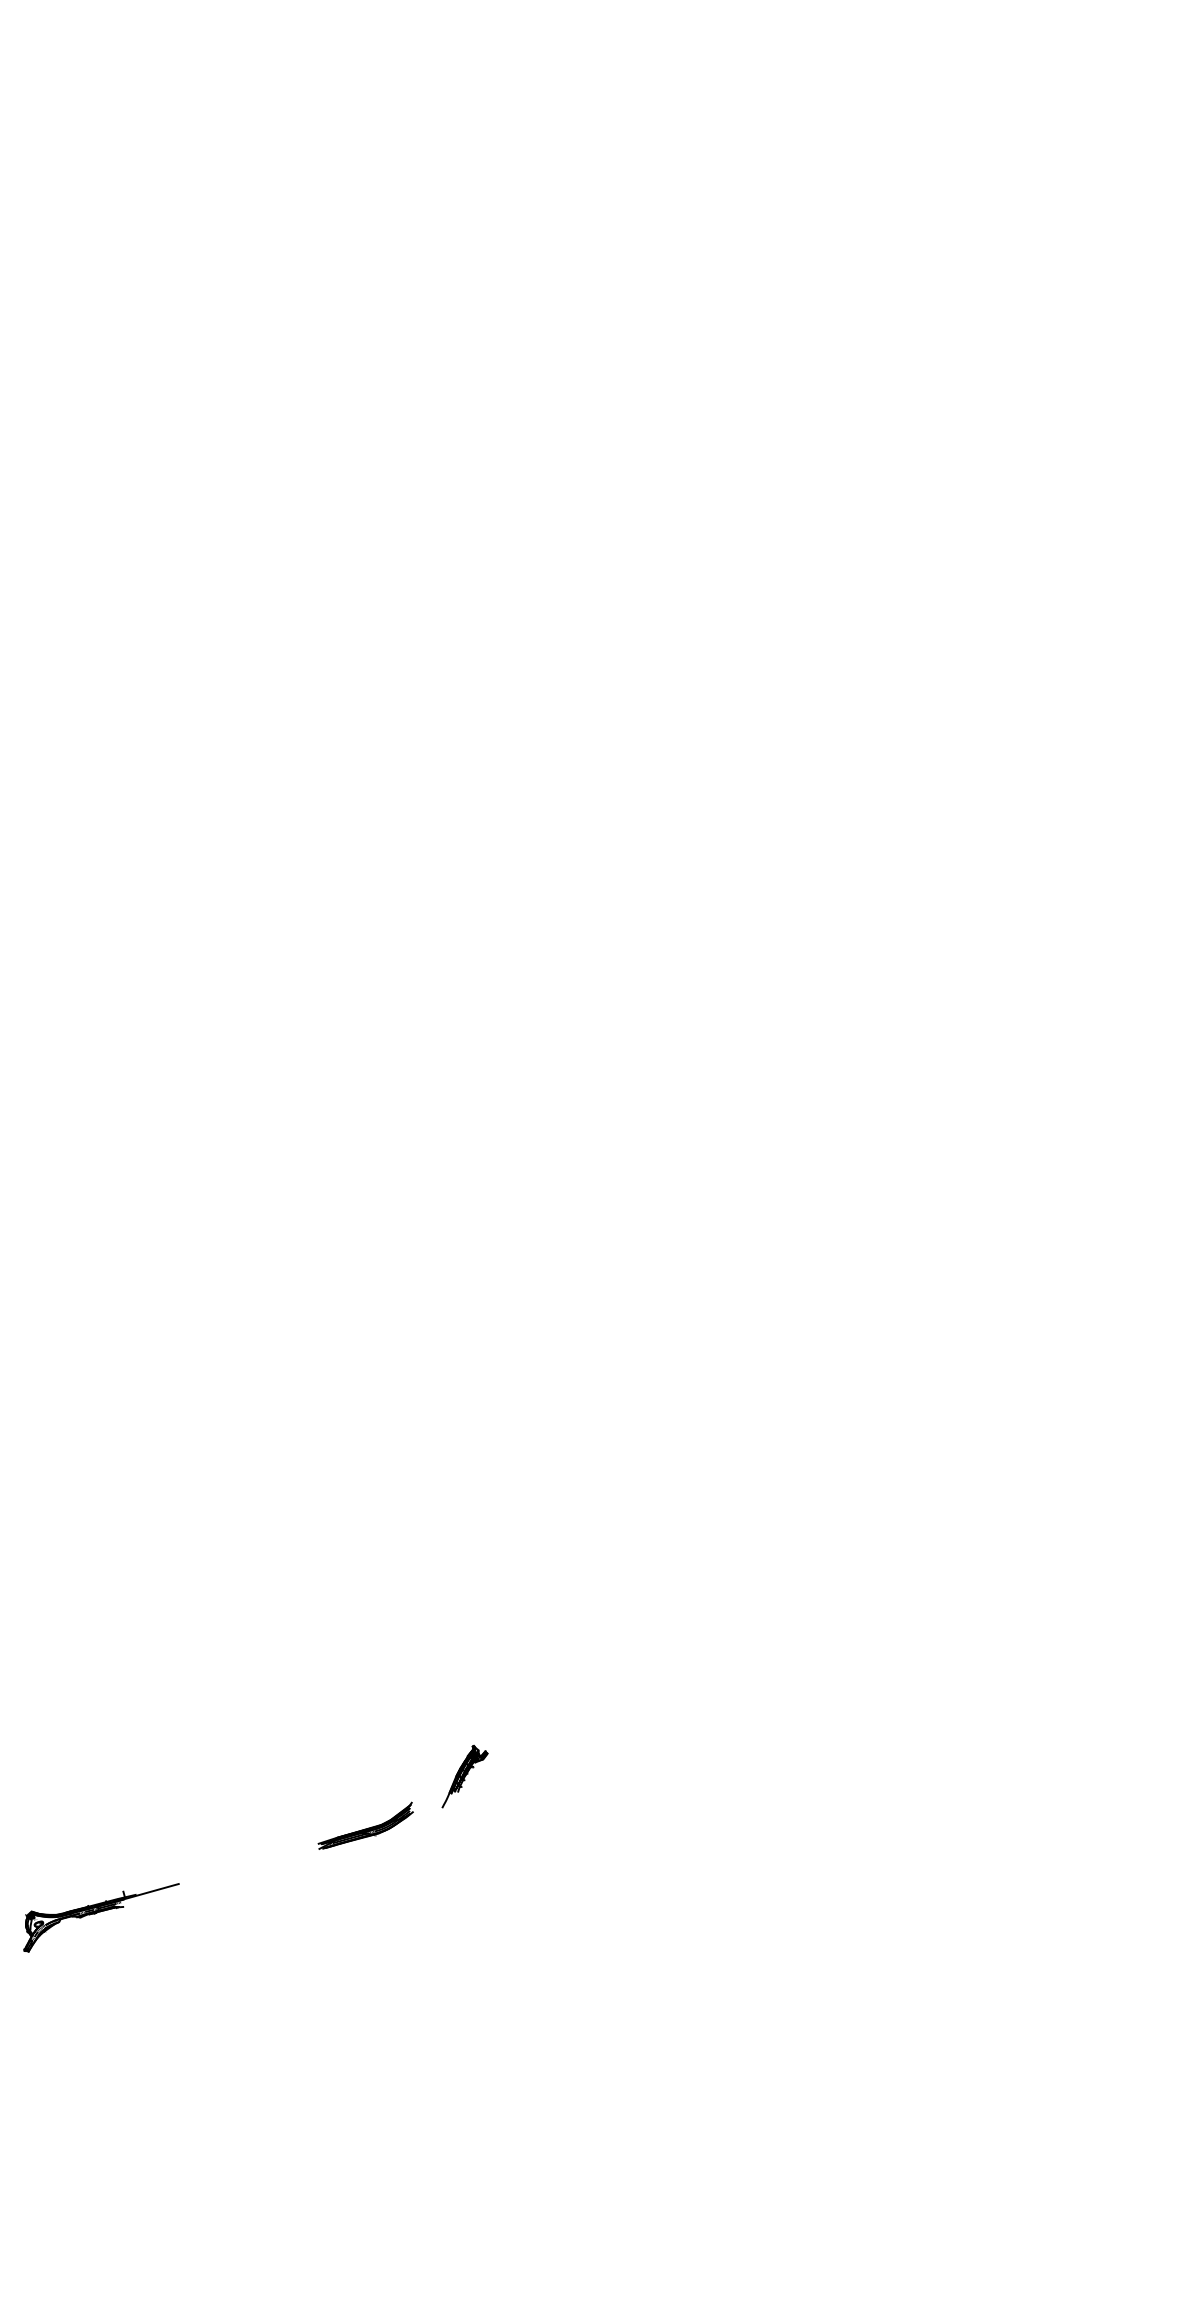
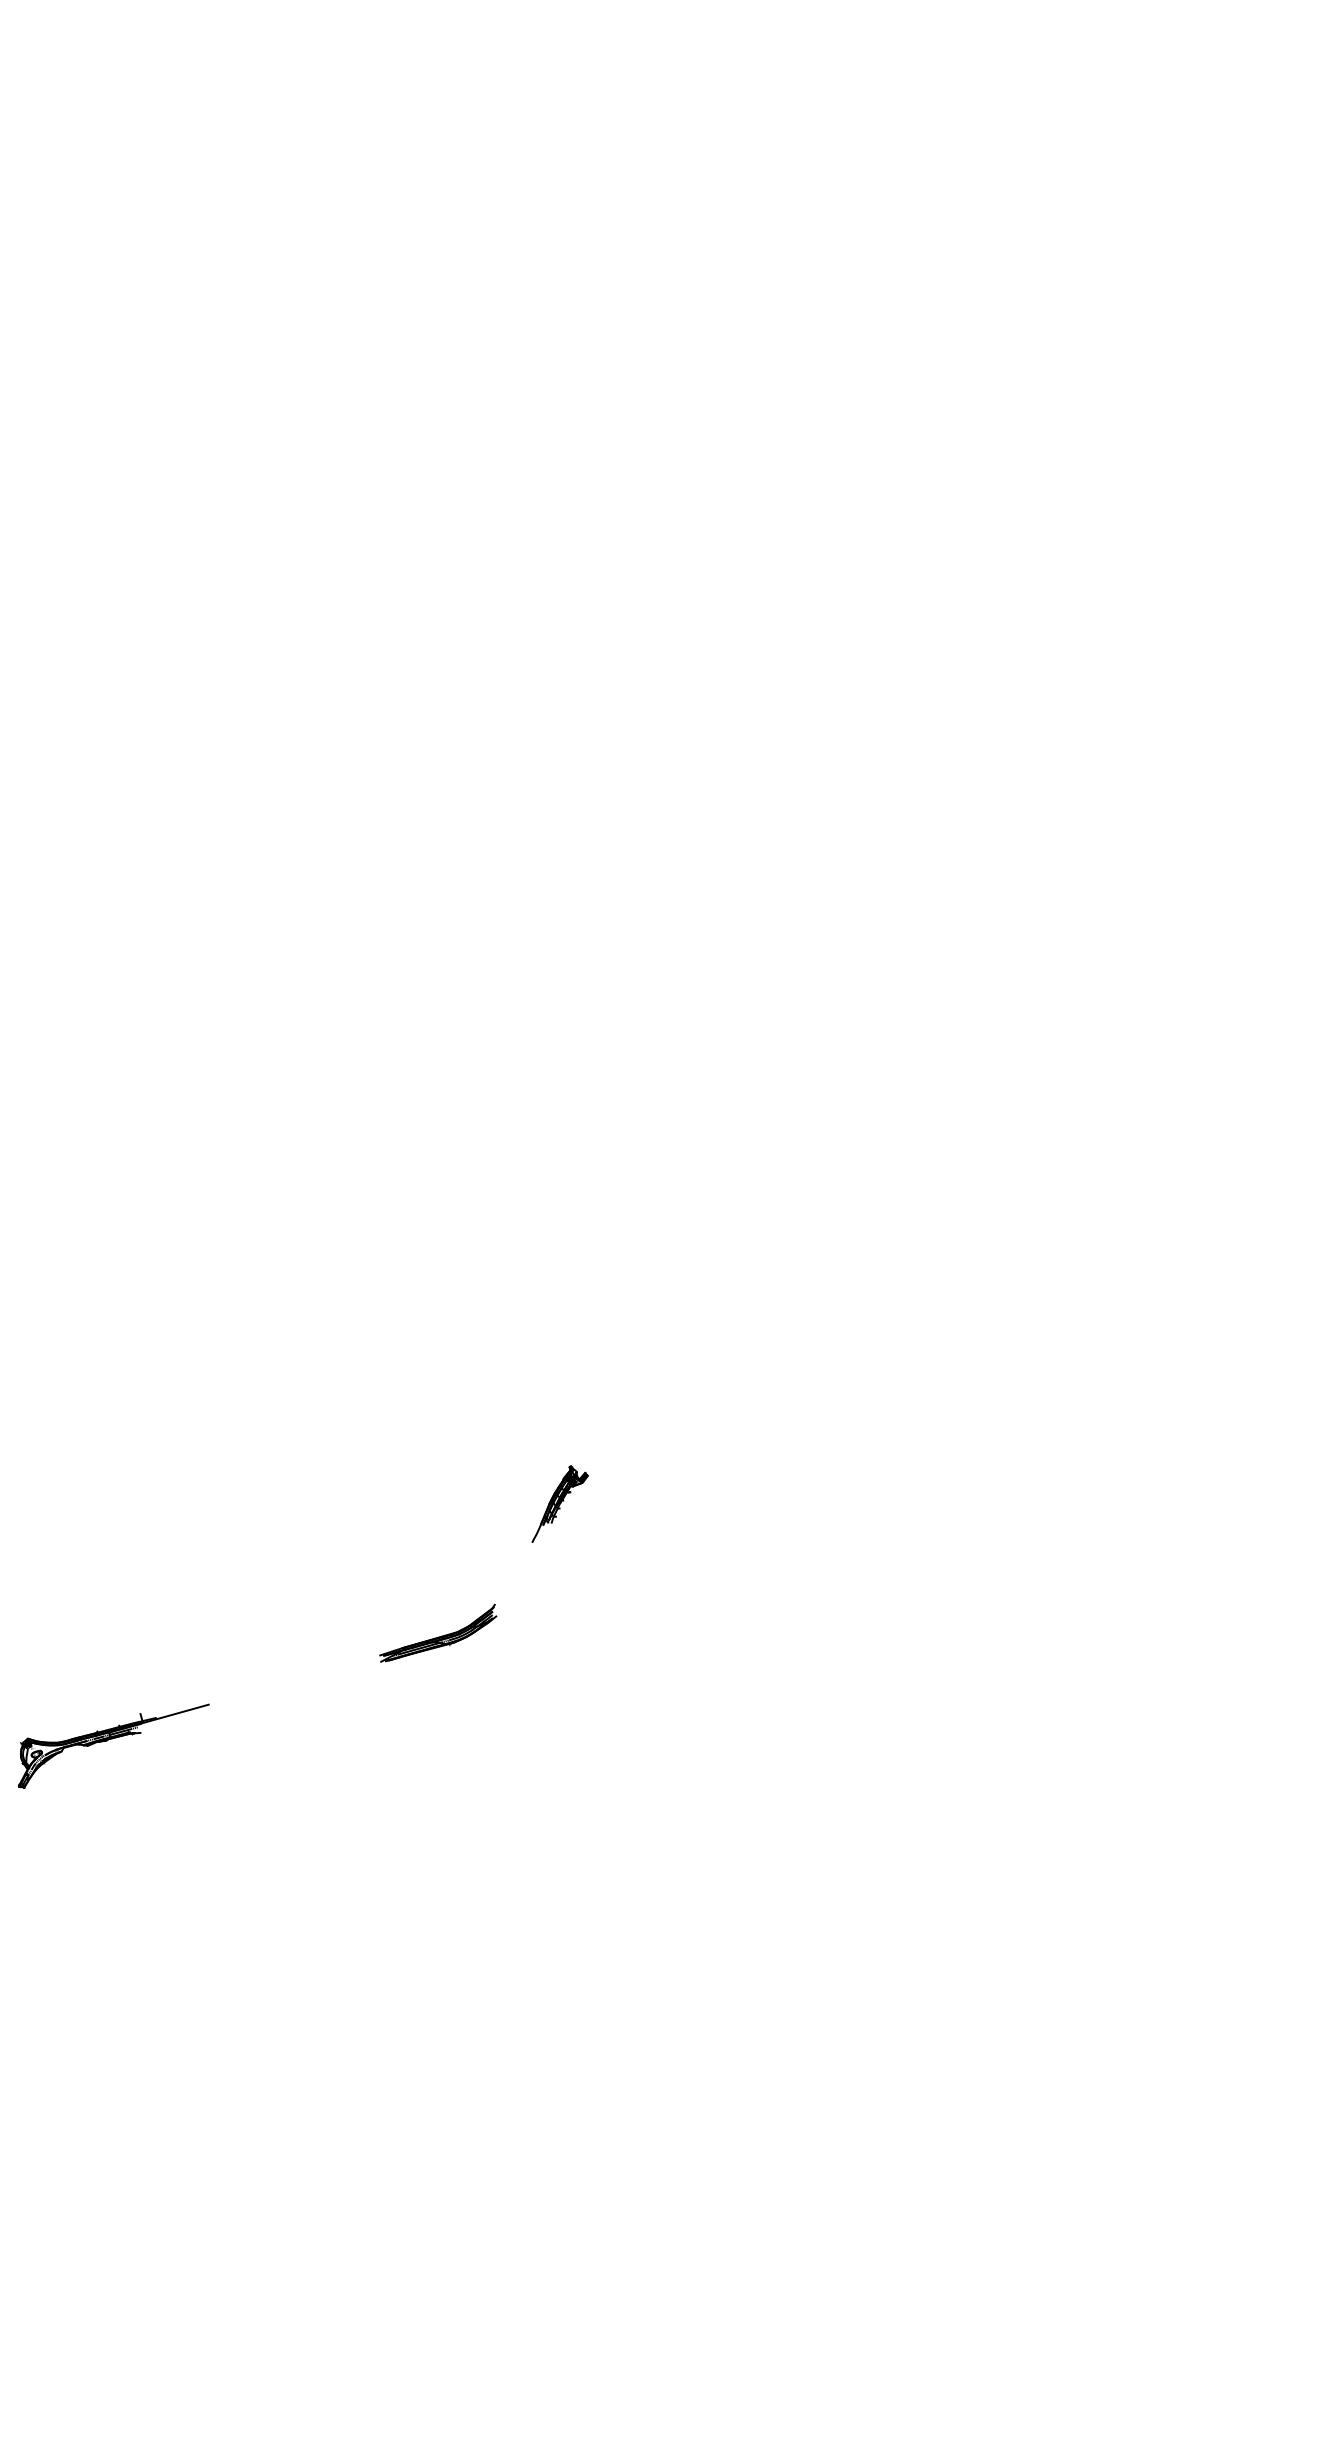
part: (464, 1776) -> (559, 1503), moved

